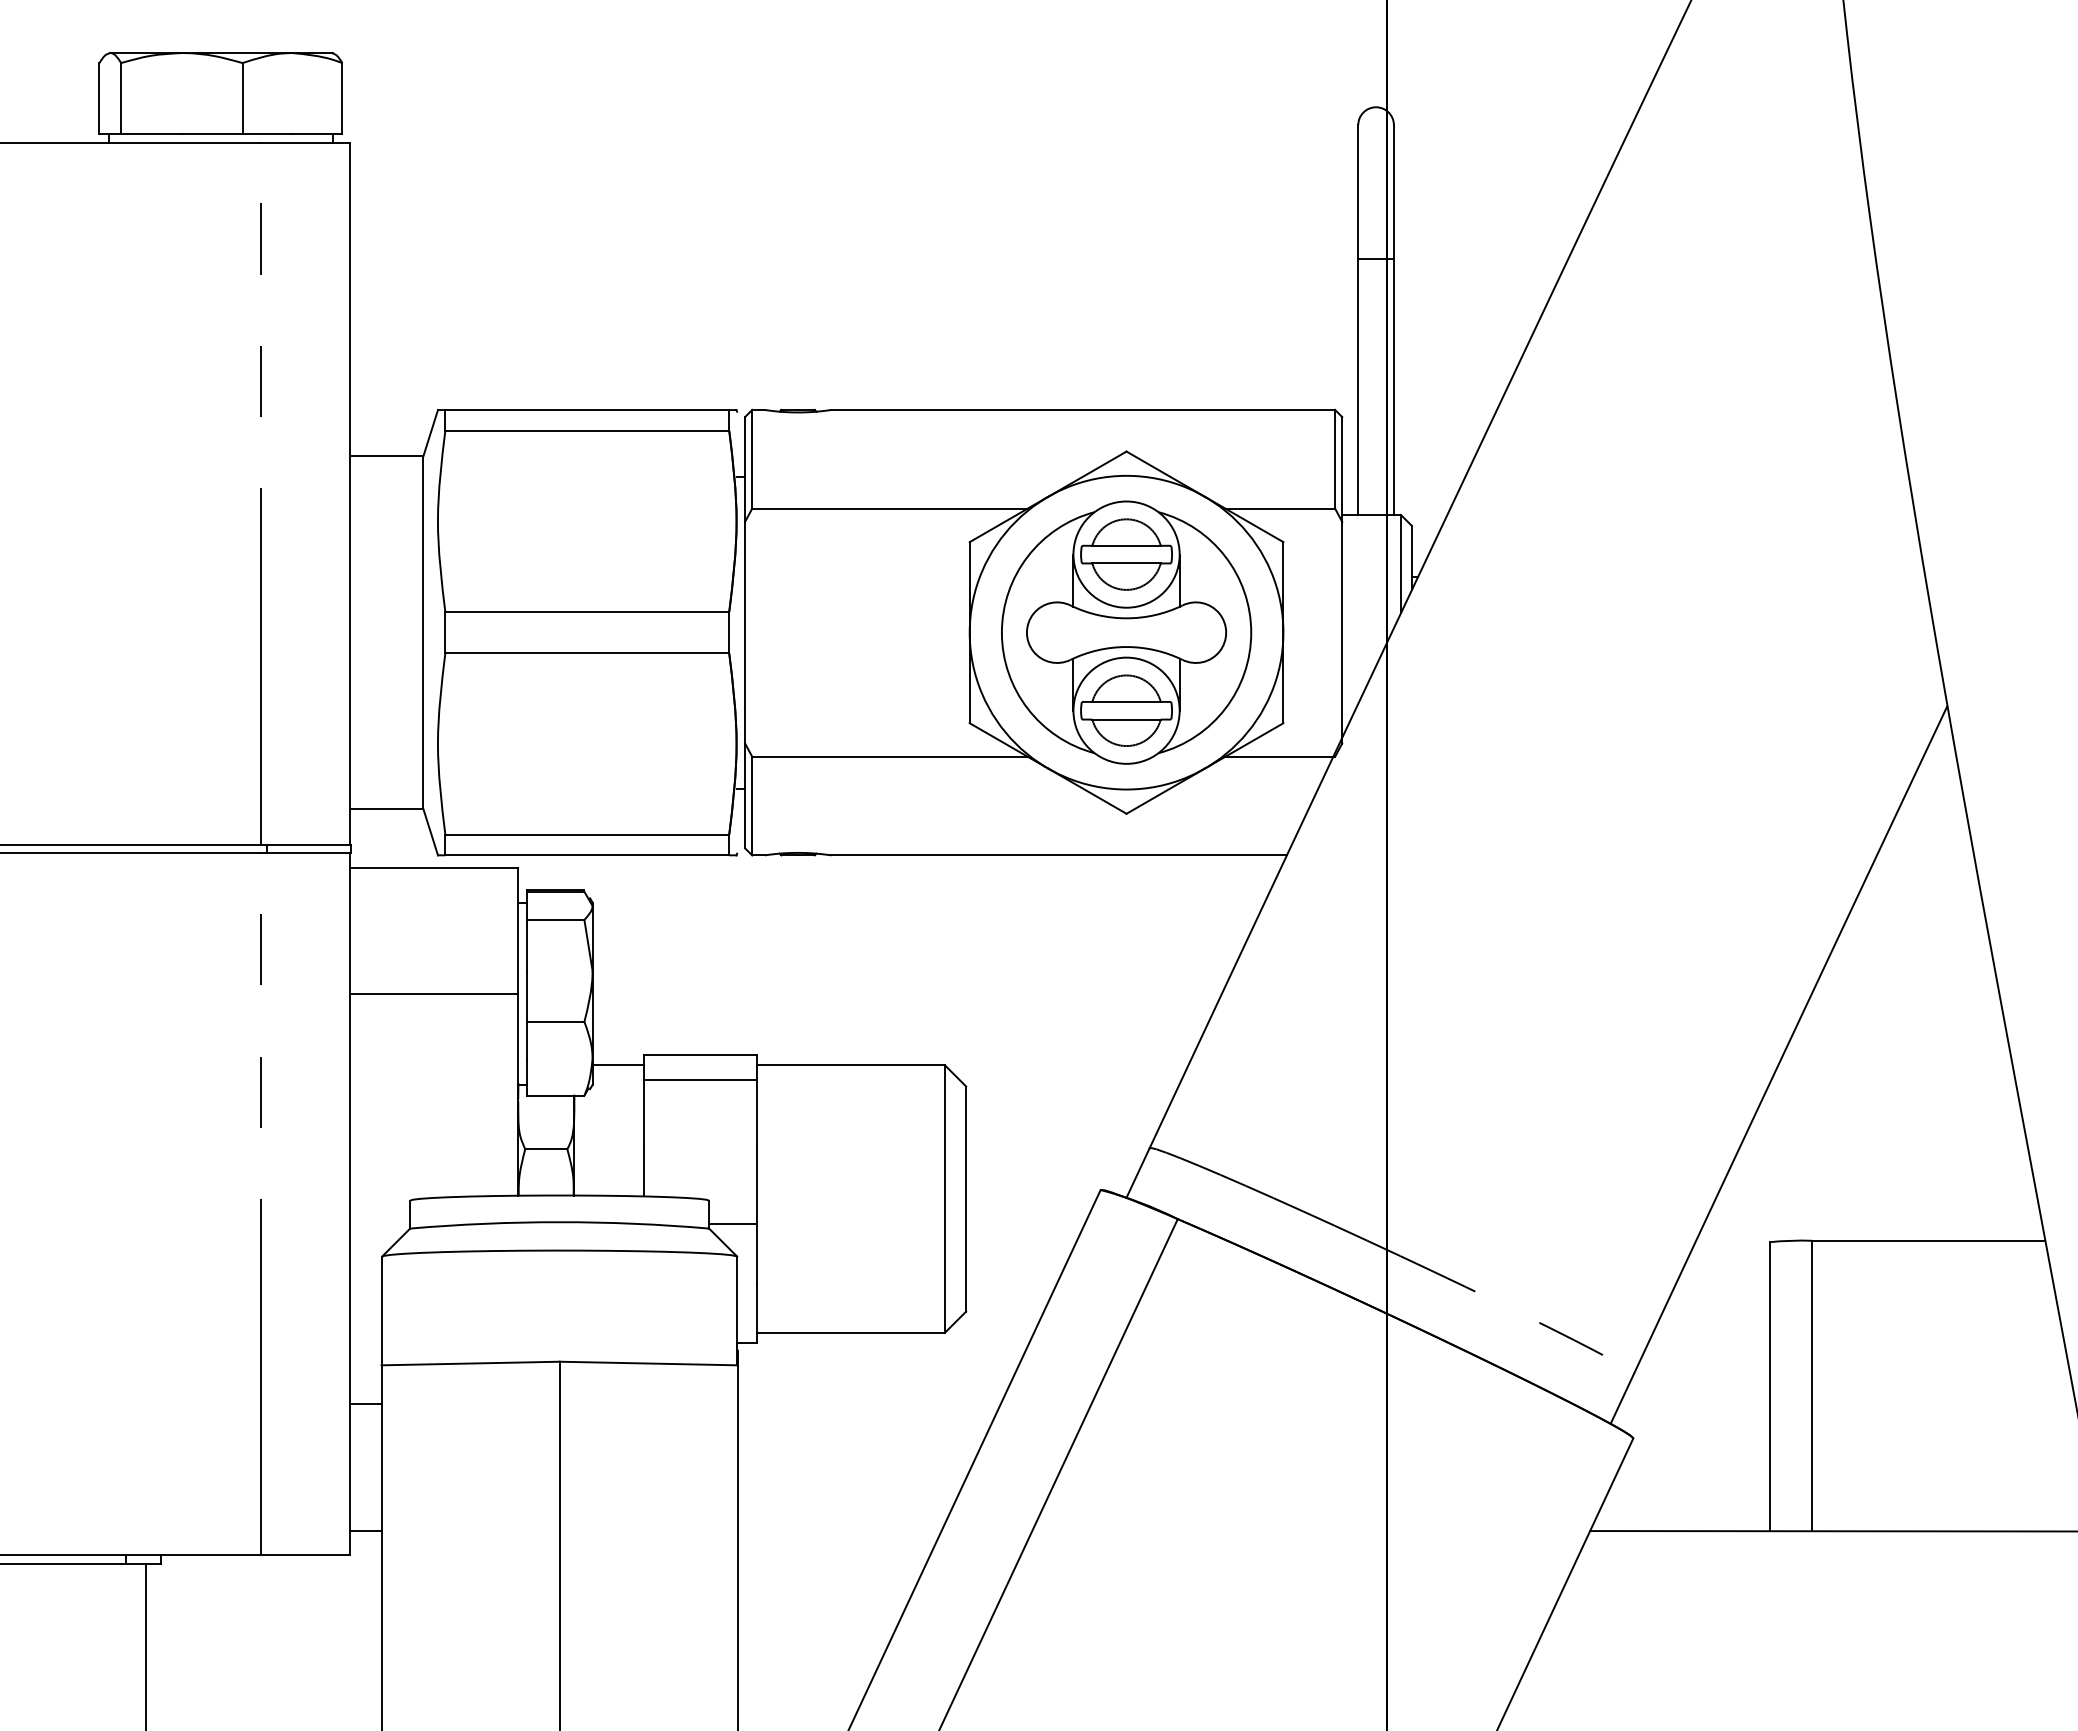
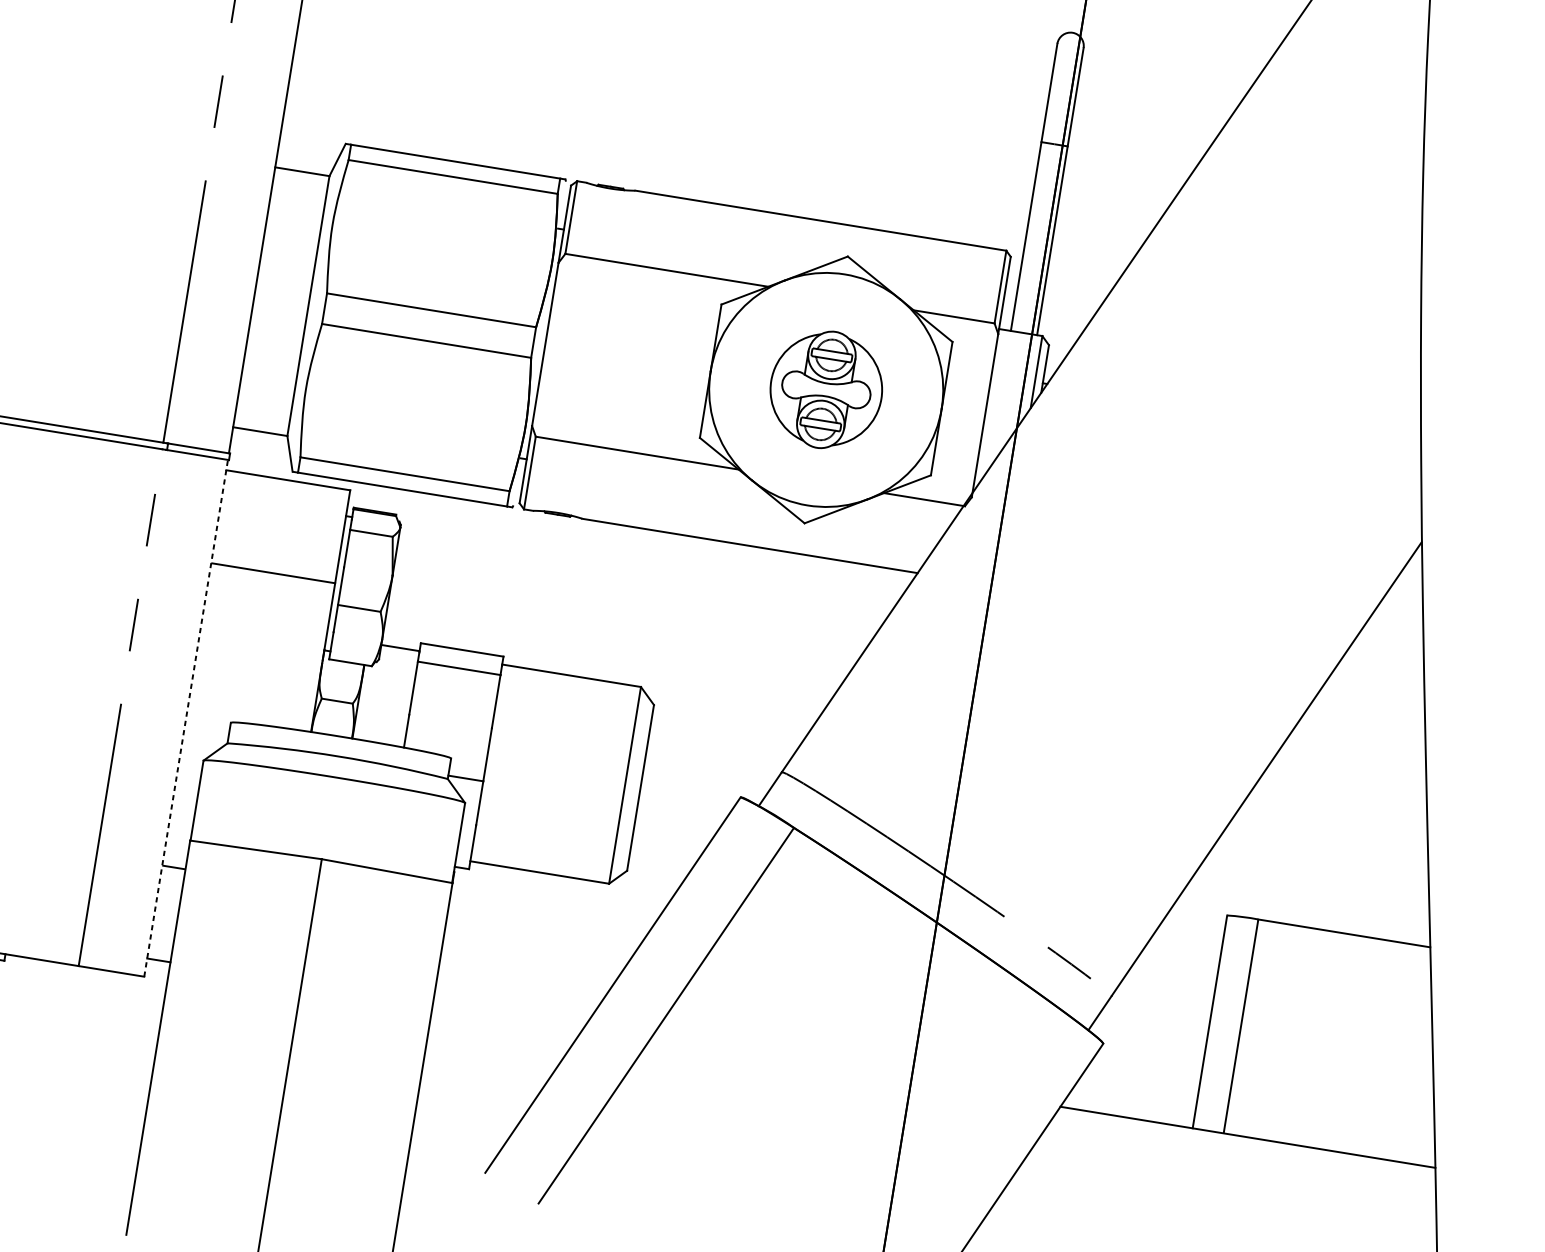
part: (1126, 632) -> (826, 389), size x0.6
line: (349, 1204) -> (185, 718), solid -> dashed

